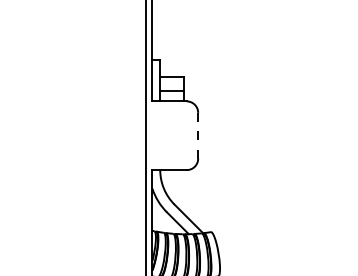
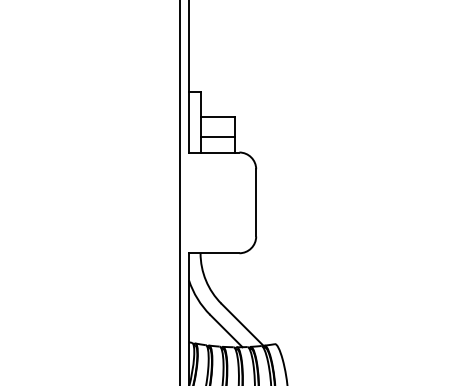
line: (198, 135) -> (256, 202), dashed -> solid

